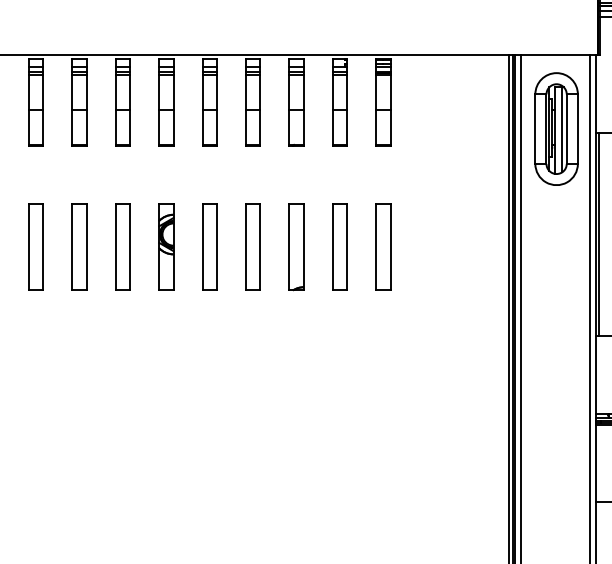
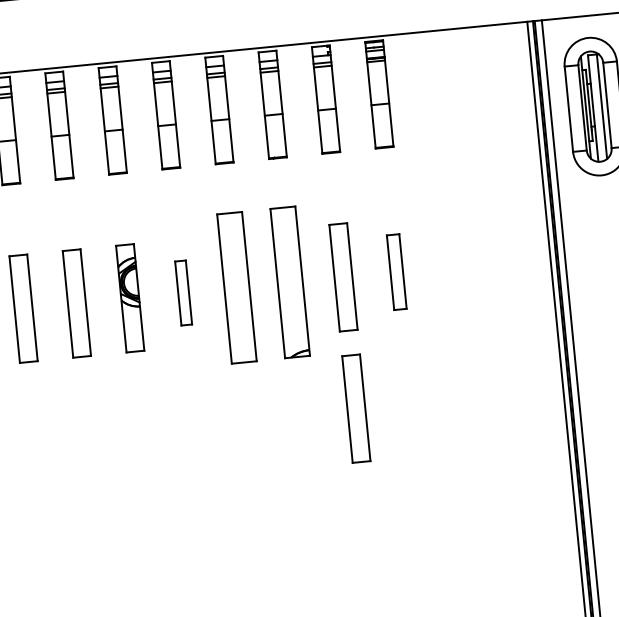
part: (209, 246) -> (183, 292), size x0.6
part: (252, 246) -> (235, 287), size x1.4
part: (383, 246) -> (396, 271), size x0.7
part: (296, 247) -> (290, 283), size x1.4
part: (339, 353) -> (355, 408), added

